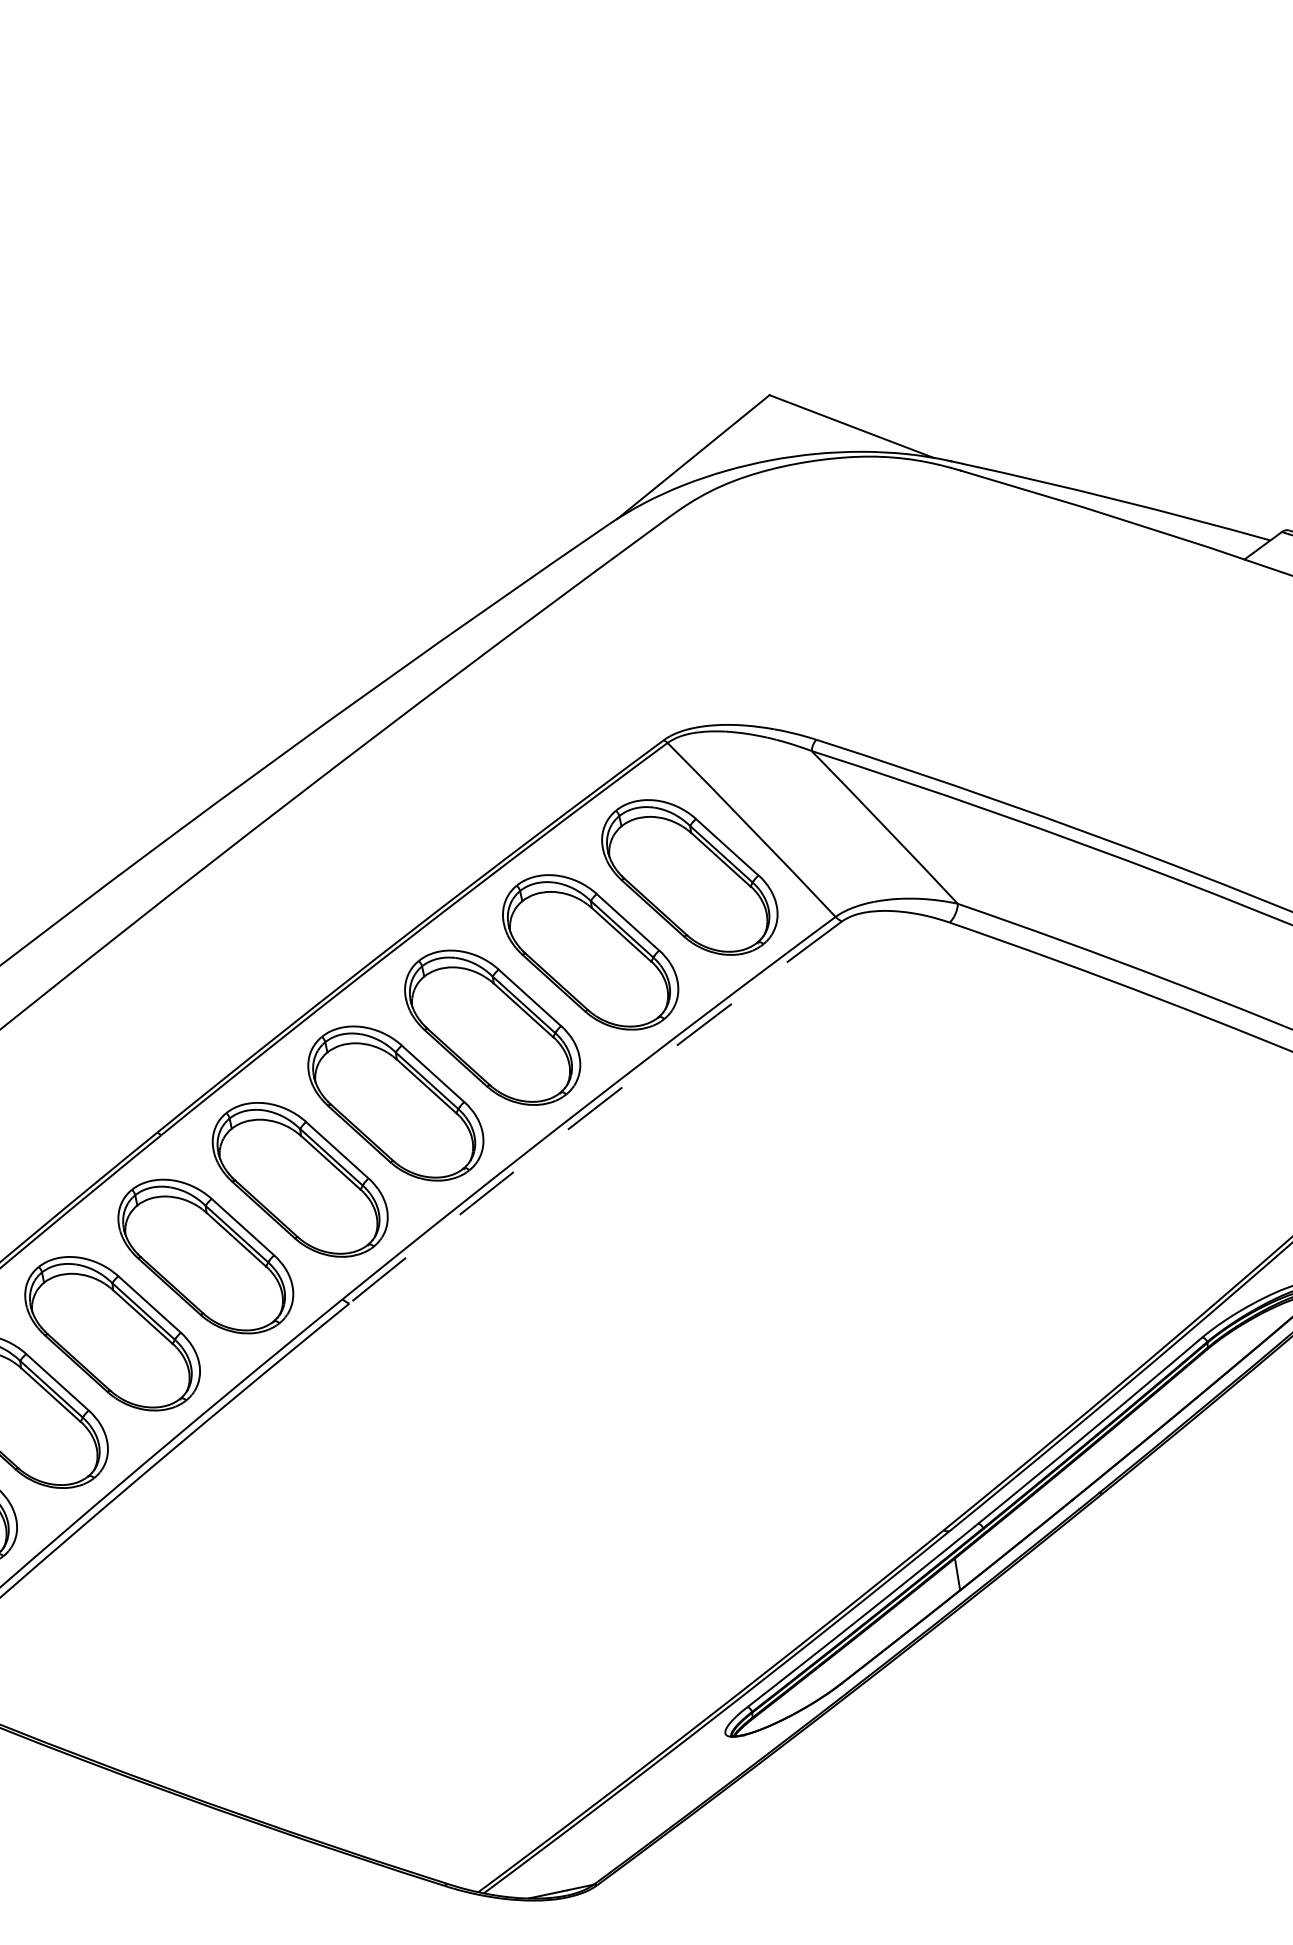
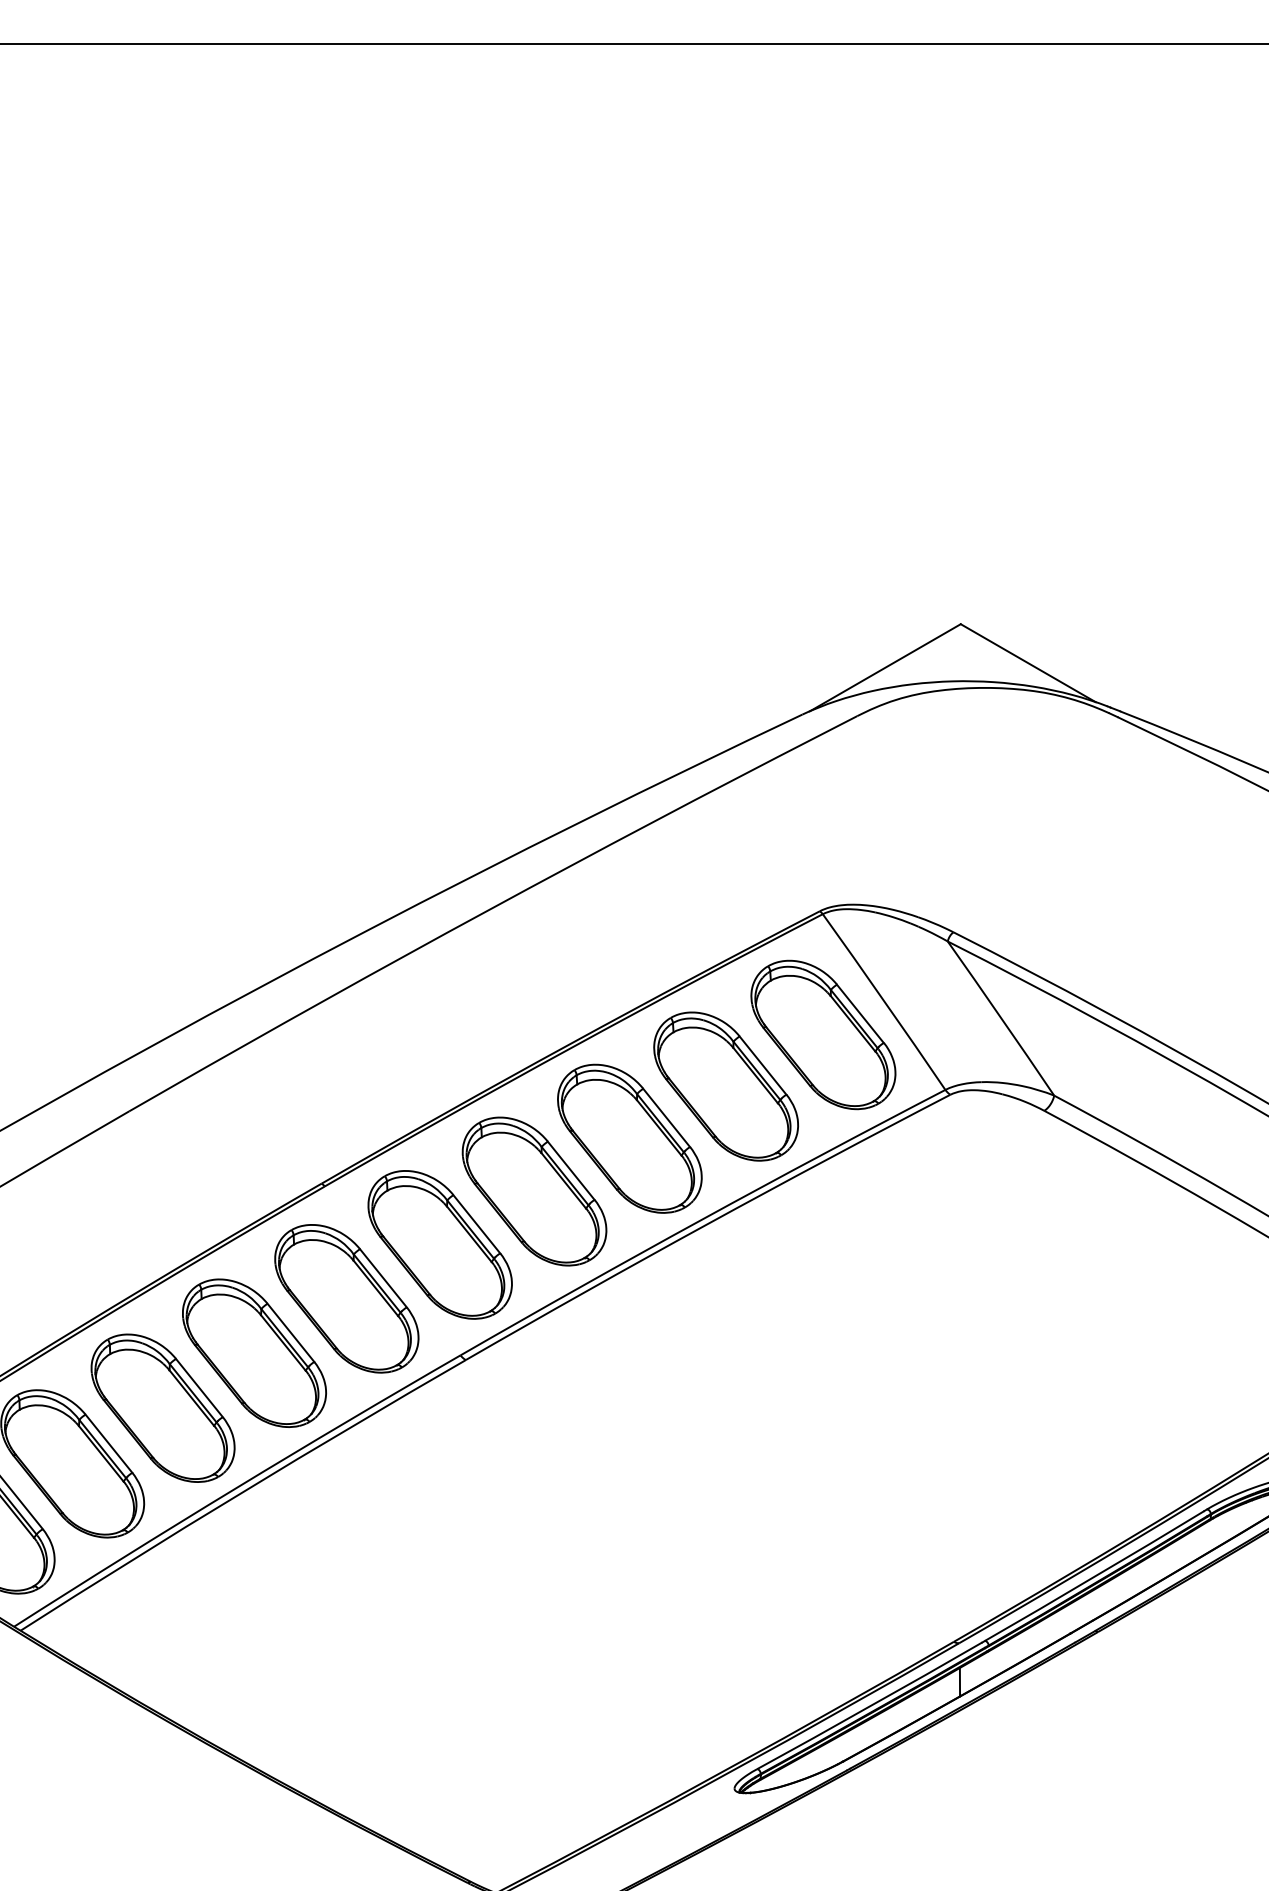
arc: (593, 1109) -> (706, 1224), dashed -> solid

